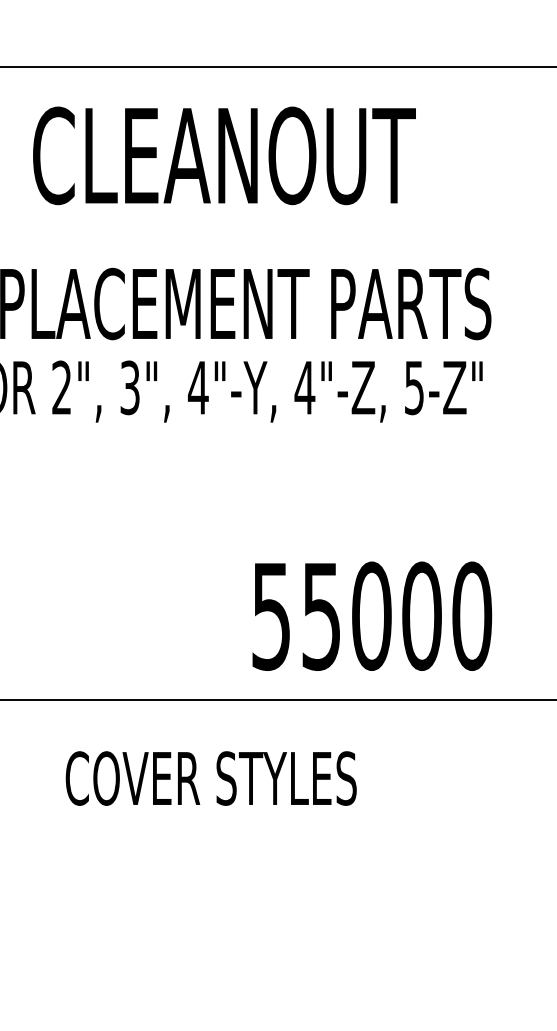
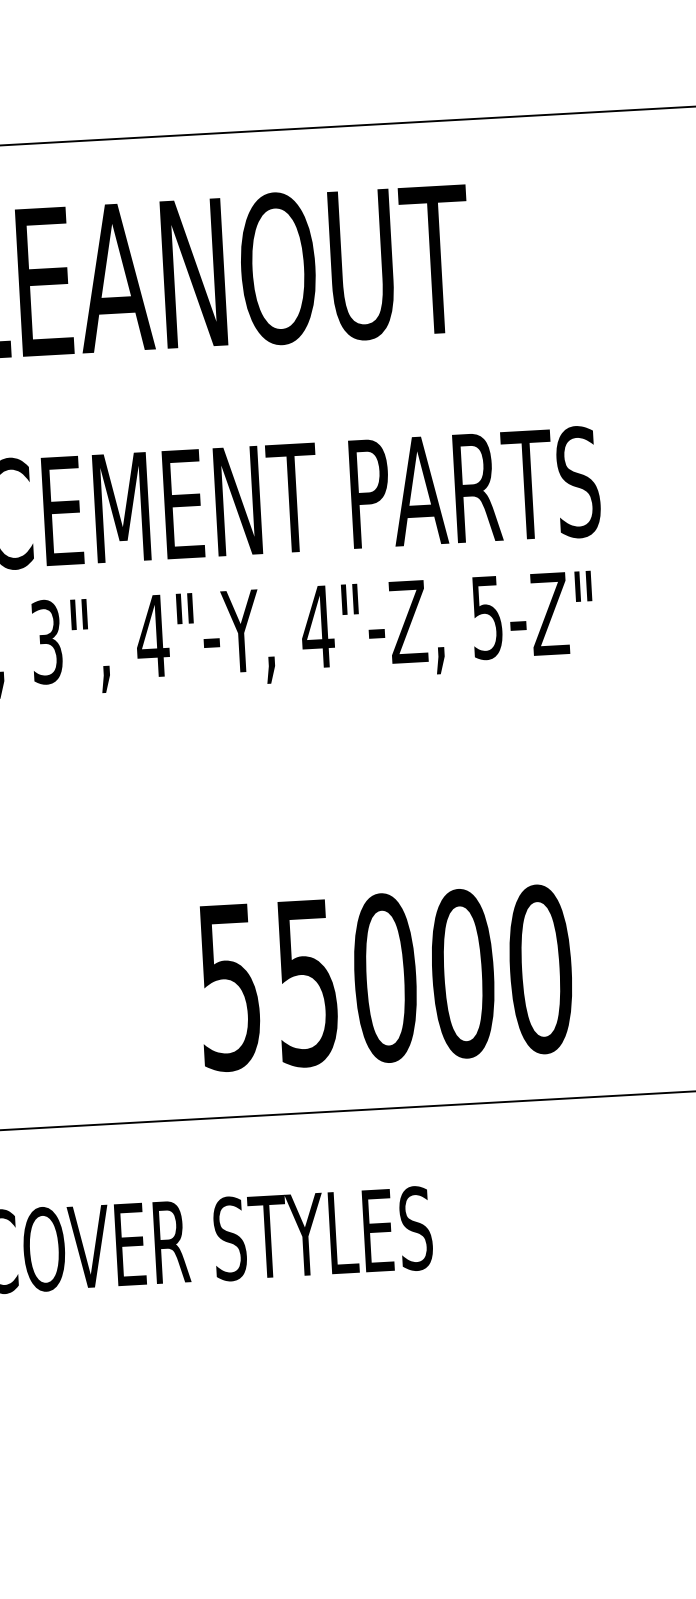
text: (372, 615) -> (386, 976), moved

